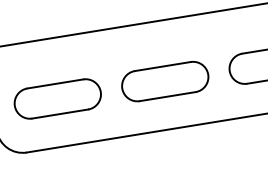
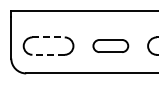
part: (164, 80) -> (110, 45), size x0.7
line: (56, 83) -> (49, 37), solid -> dashed
line: (60, 113) -> (48, 54), solid -> dashed

